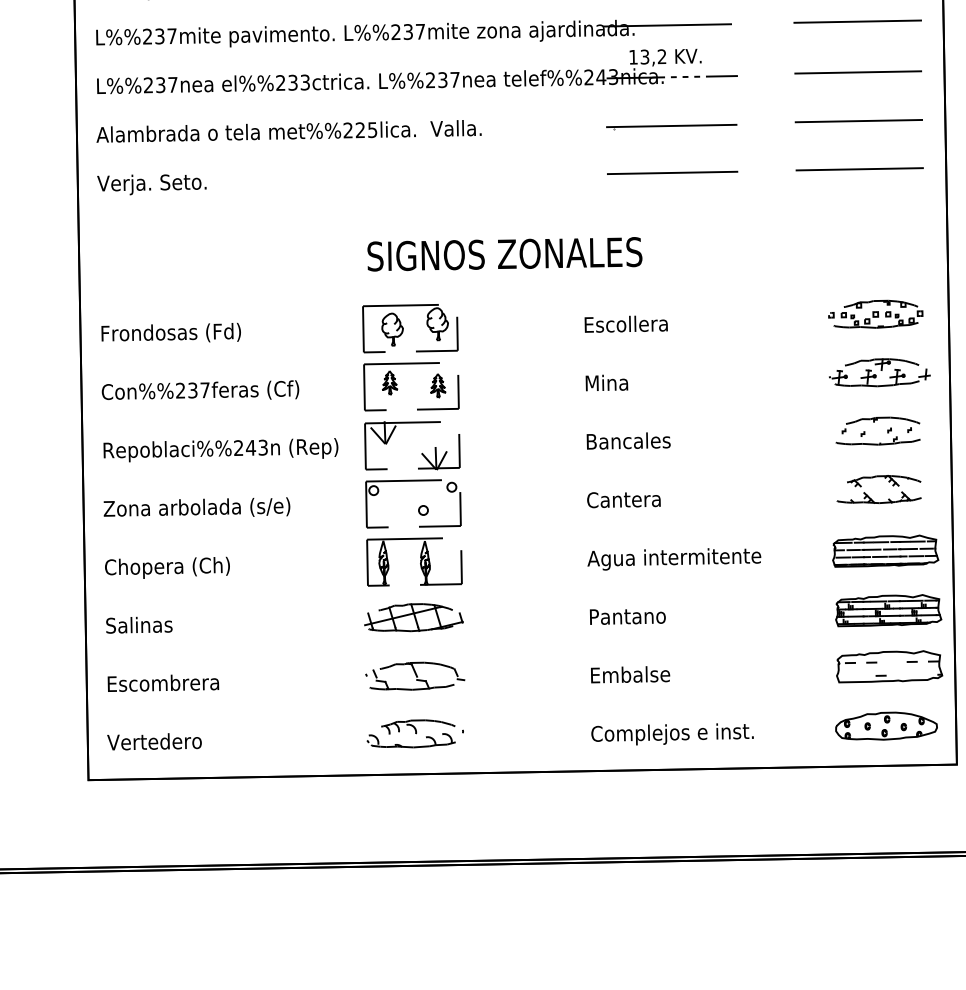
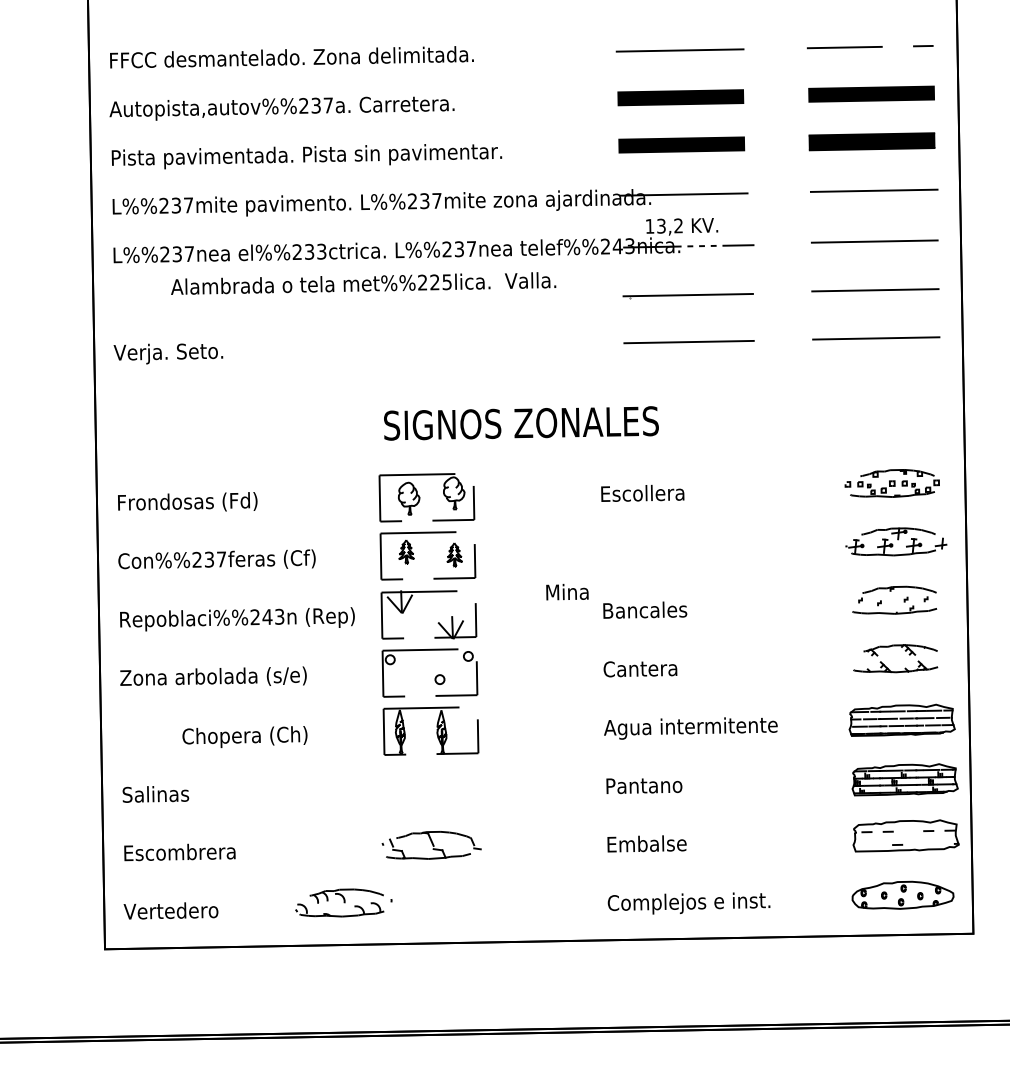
text: (288, 131) -> (363, 283), moved
text: (606, 383) -> (567, 592), moved
text: (166, 568) -> (244, 737), moved
part: (413, 617) -> (430, 786), removed
part: (414, 733) -> (343, 902), moved

